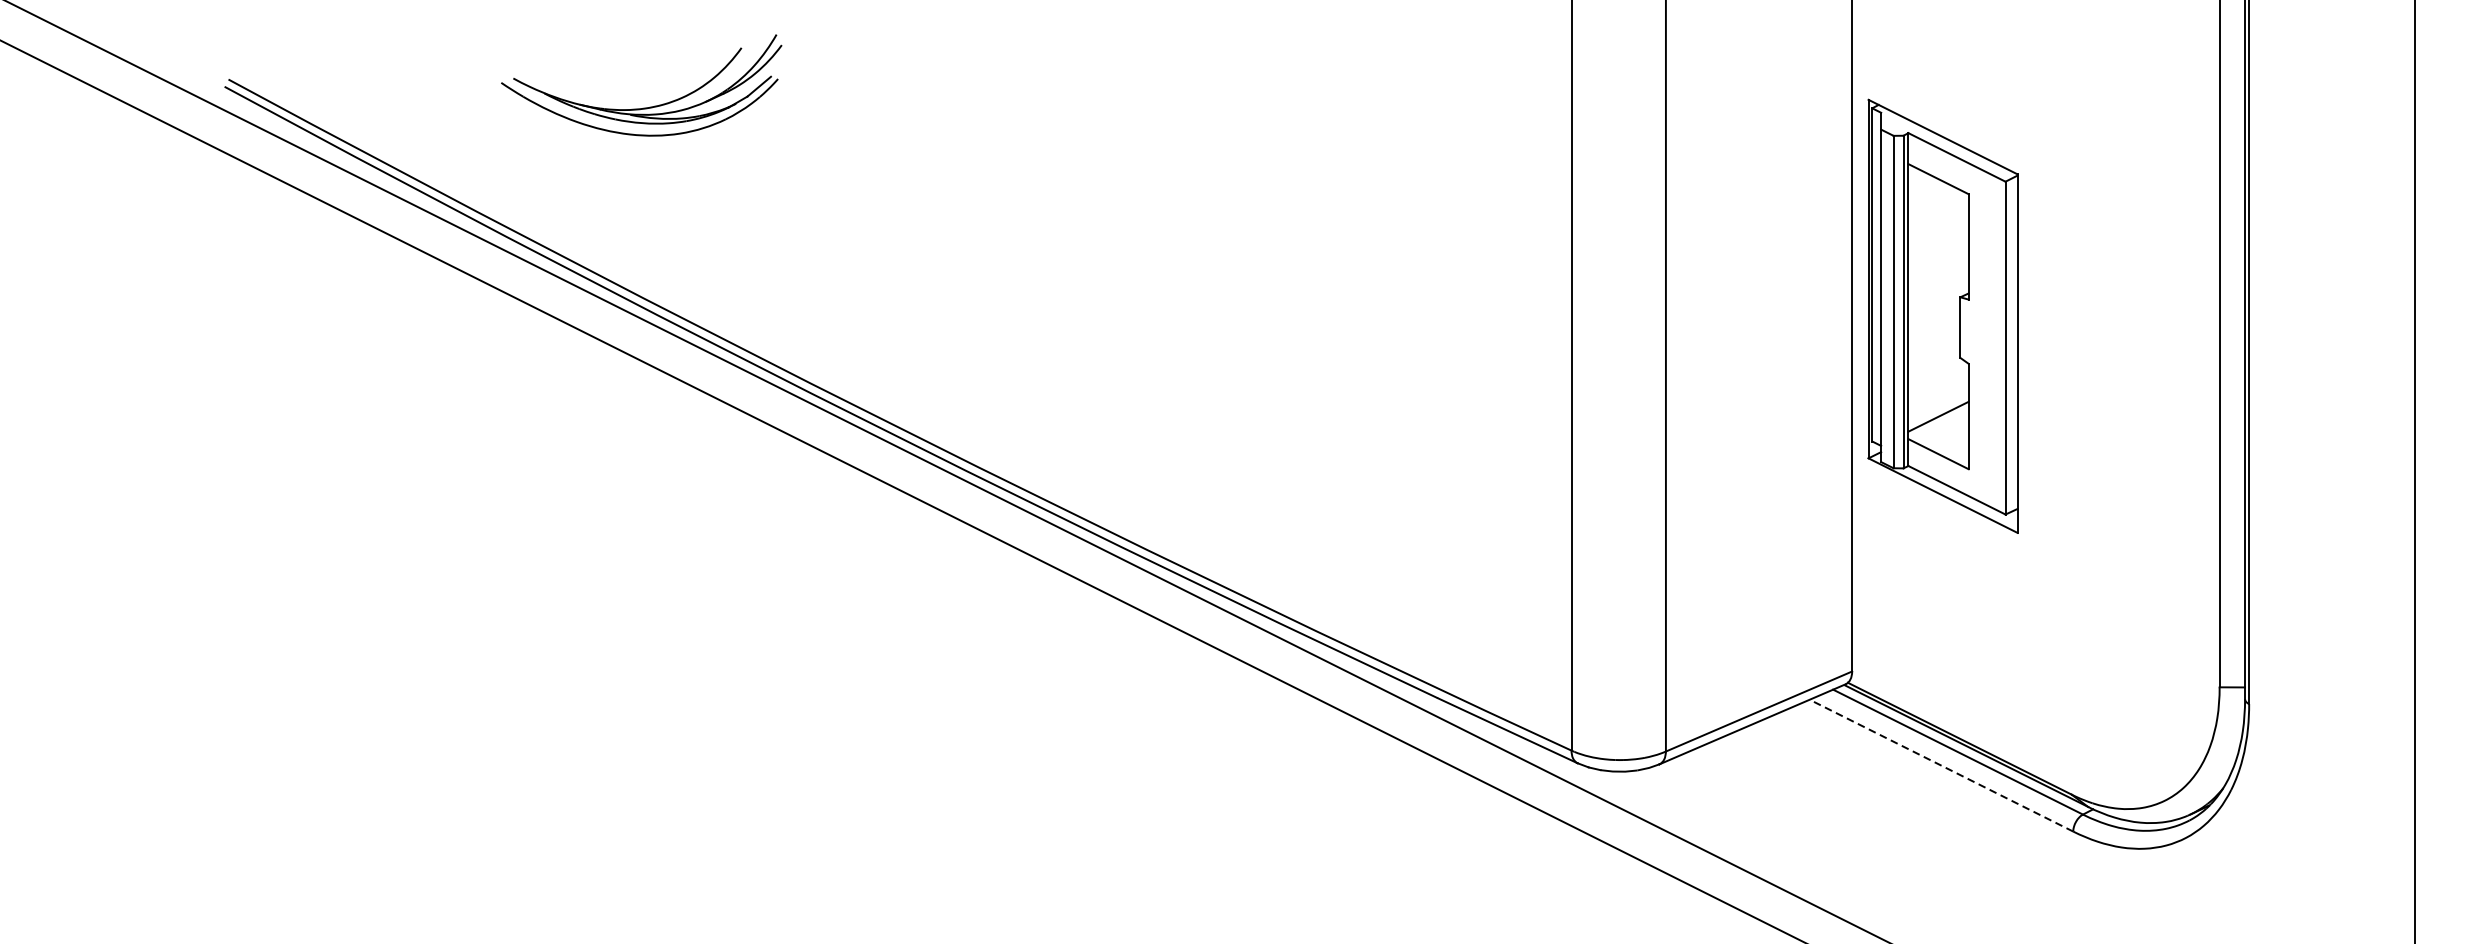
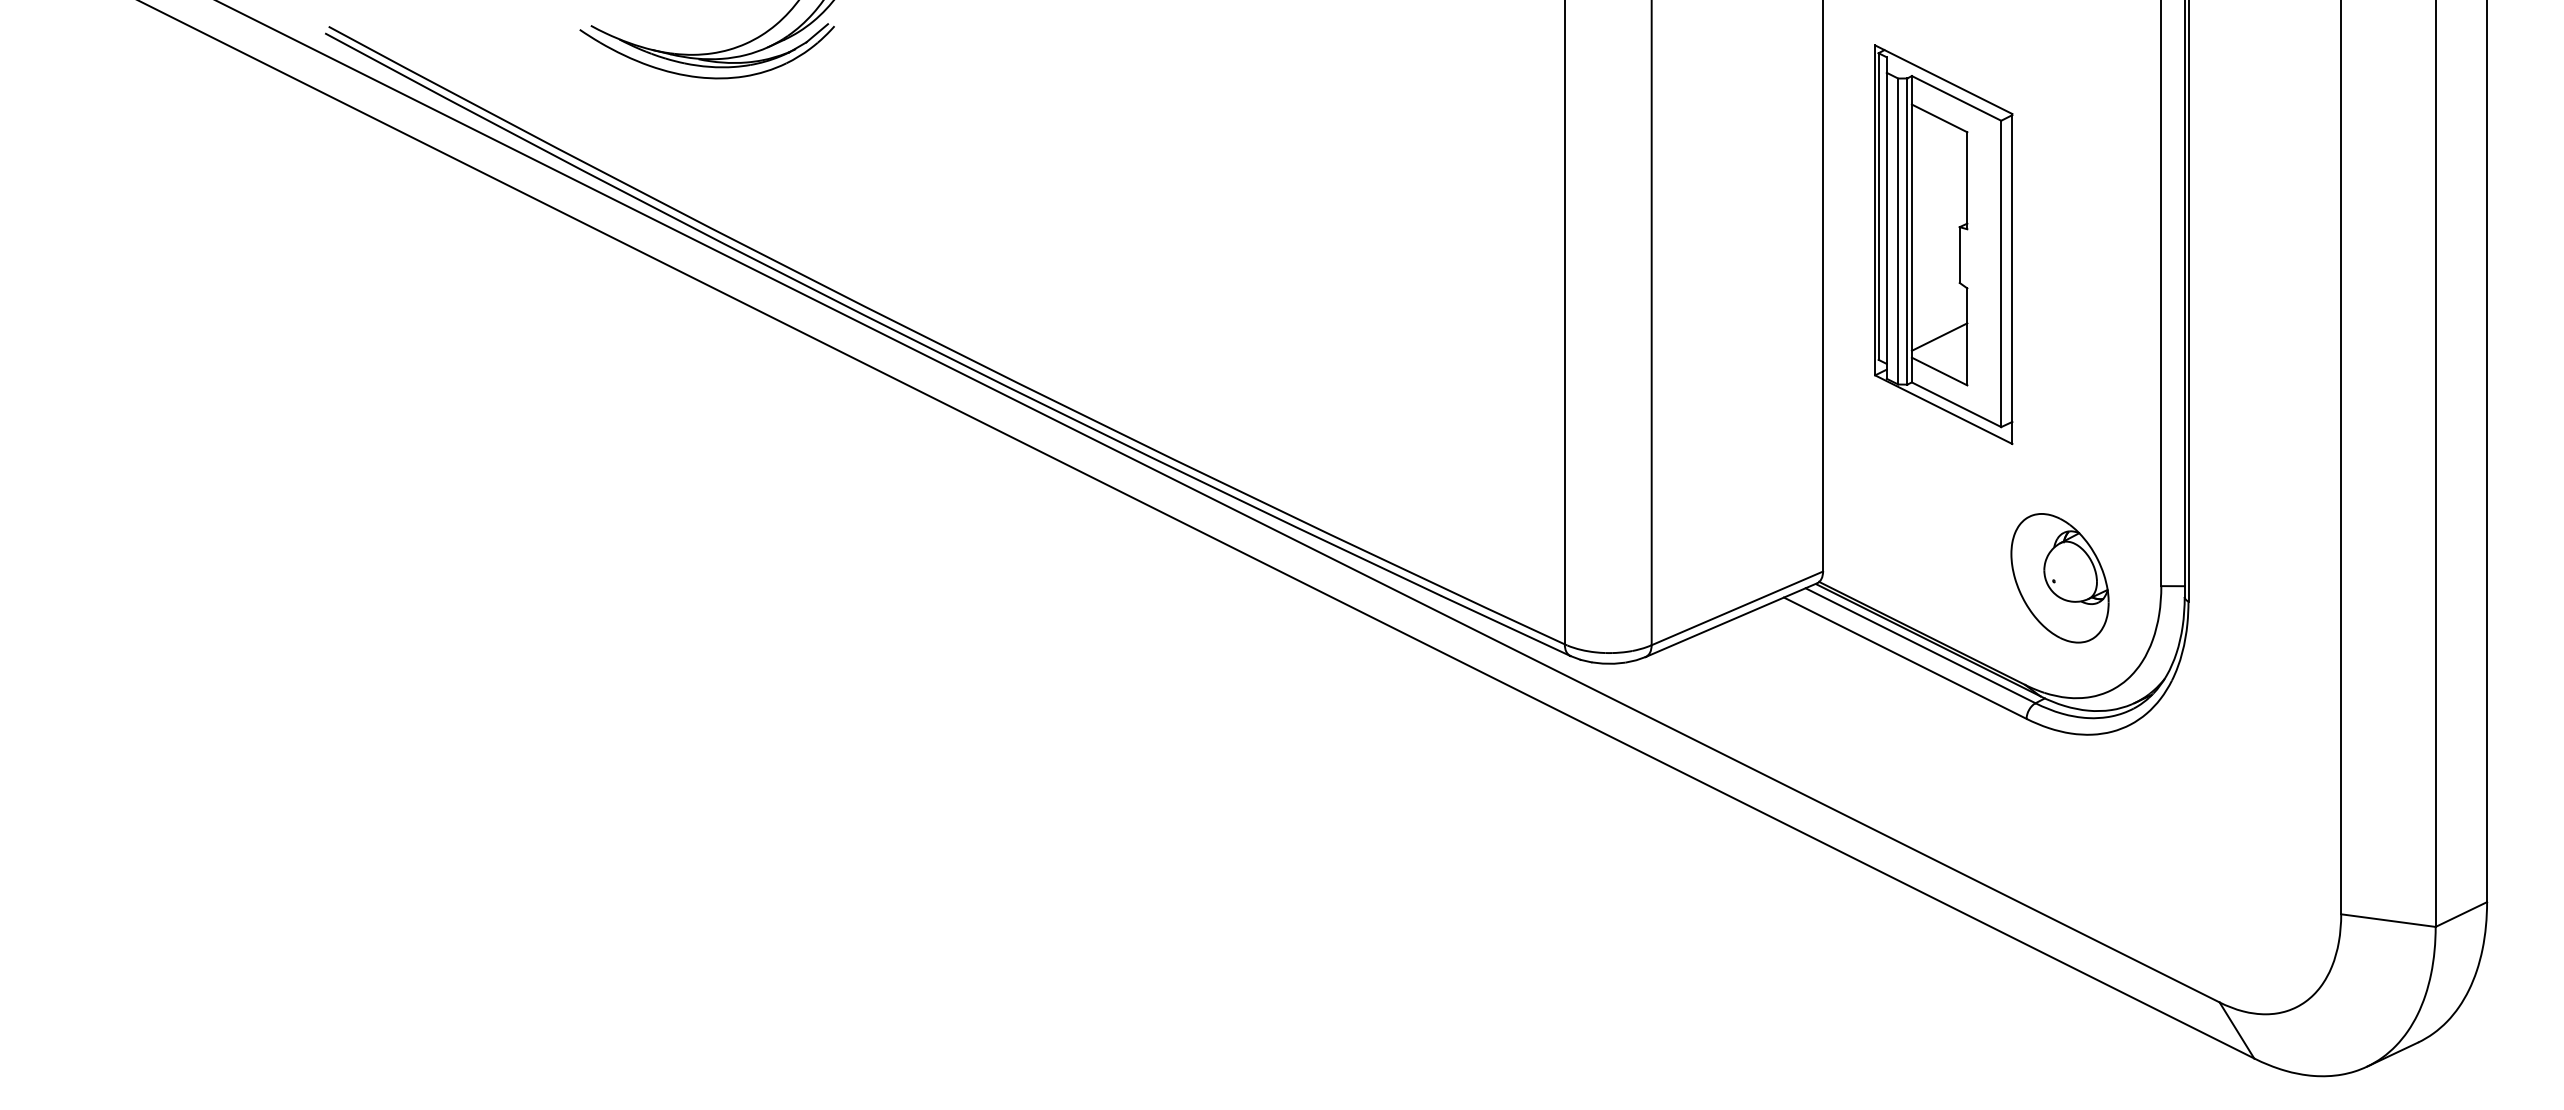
part: (1942, 316) -> (1943, 244), moved
part: (2109, 679) -> (2059, 578), added
line: (1941, 765) -> (1905, 658), dashed -> solid

